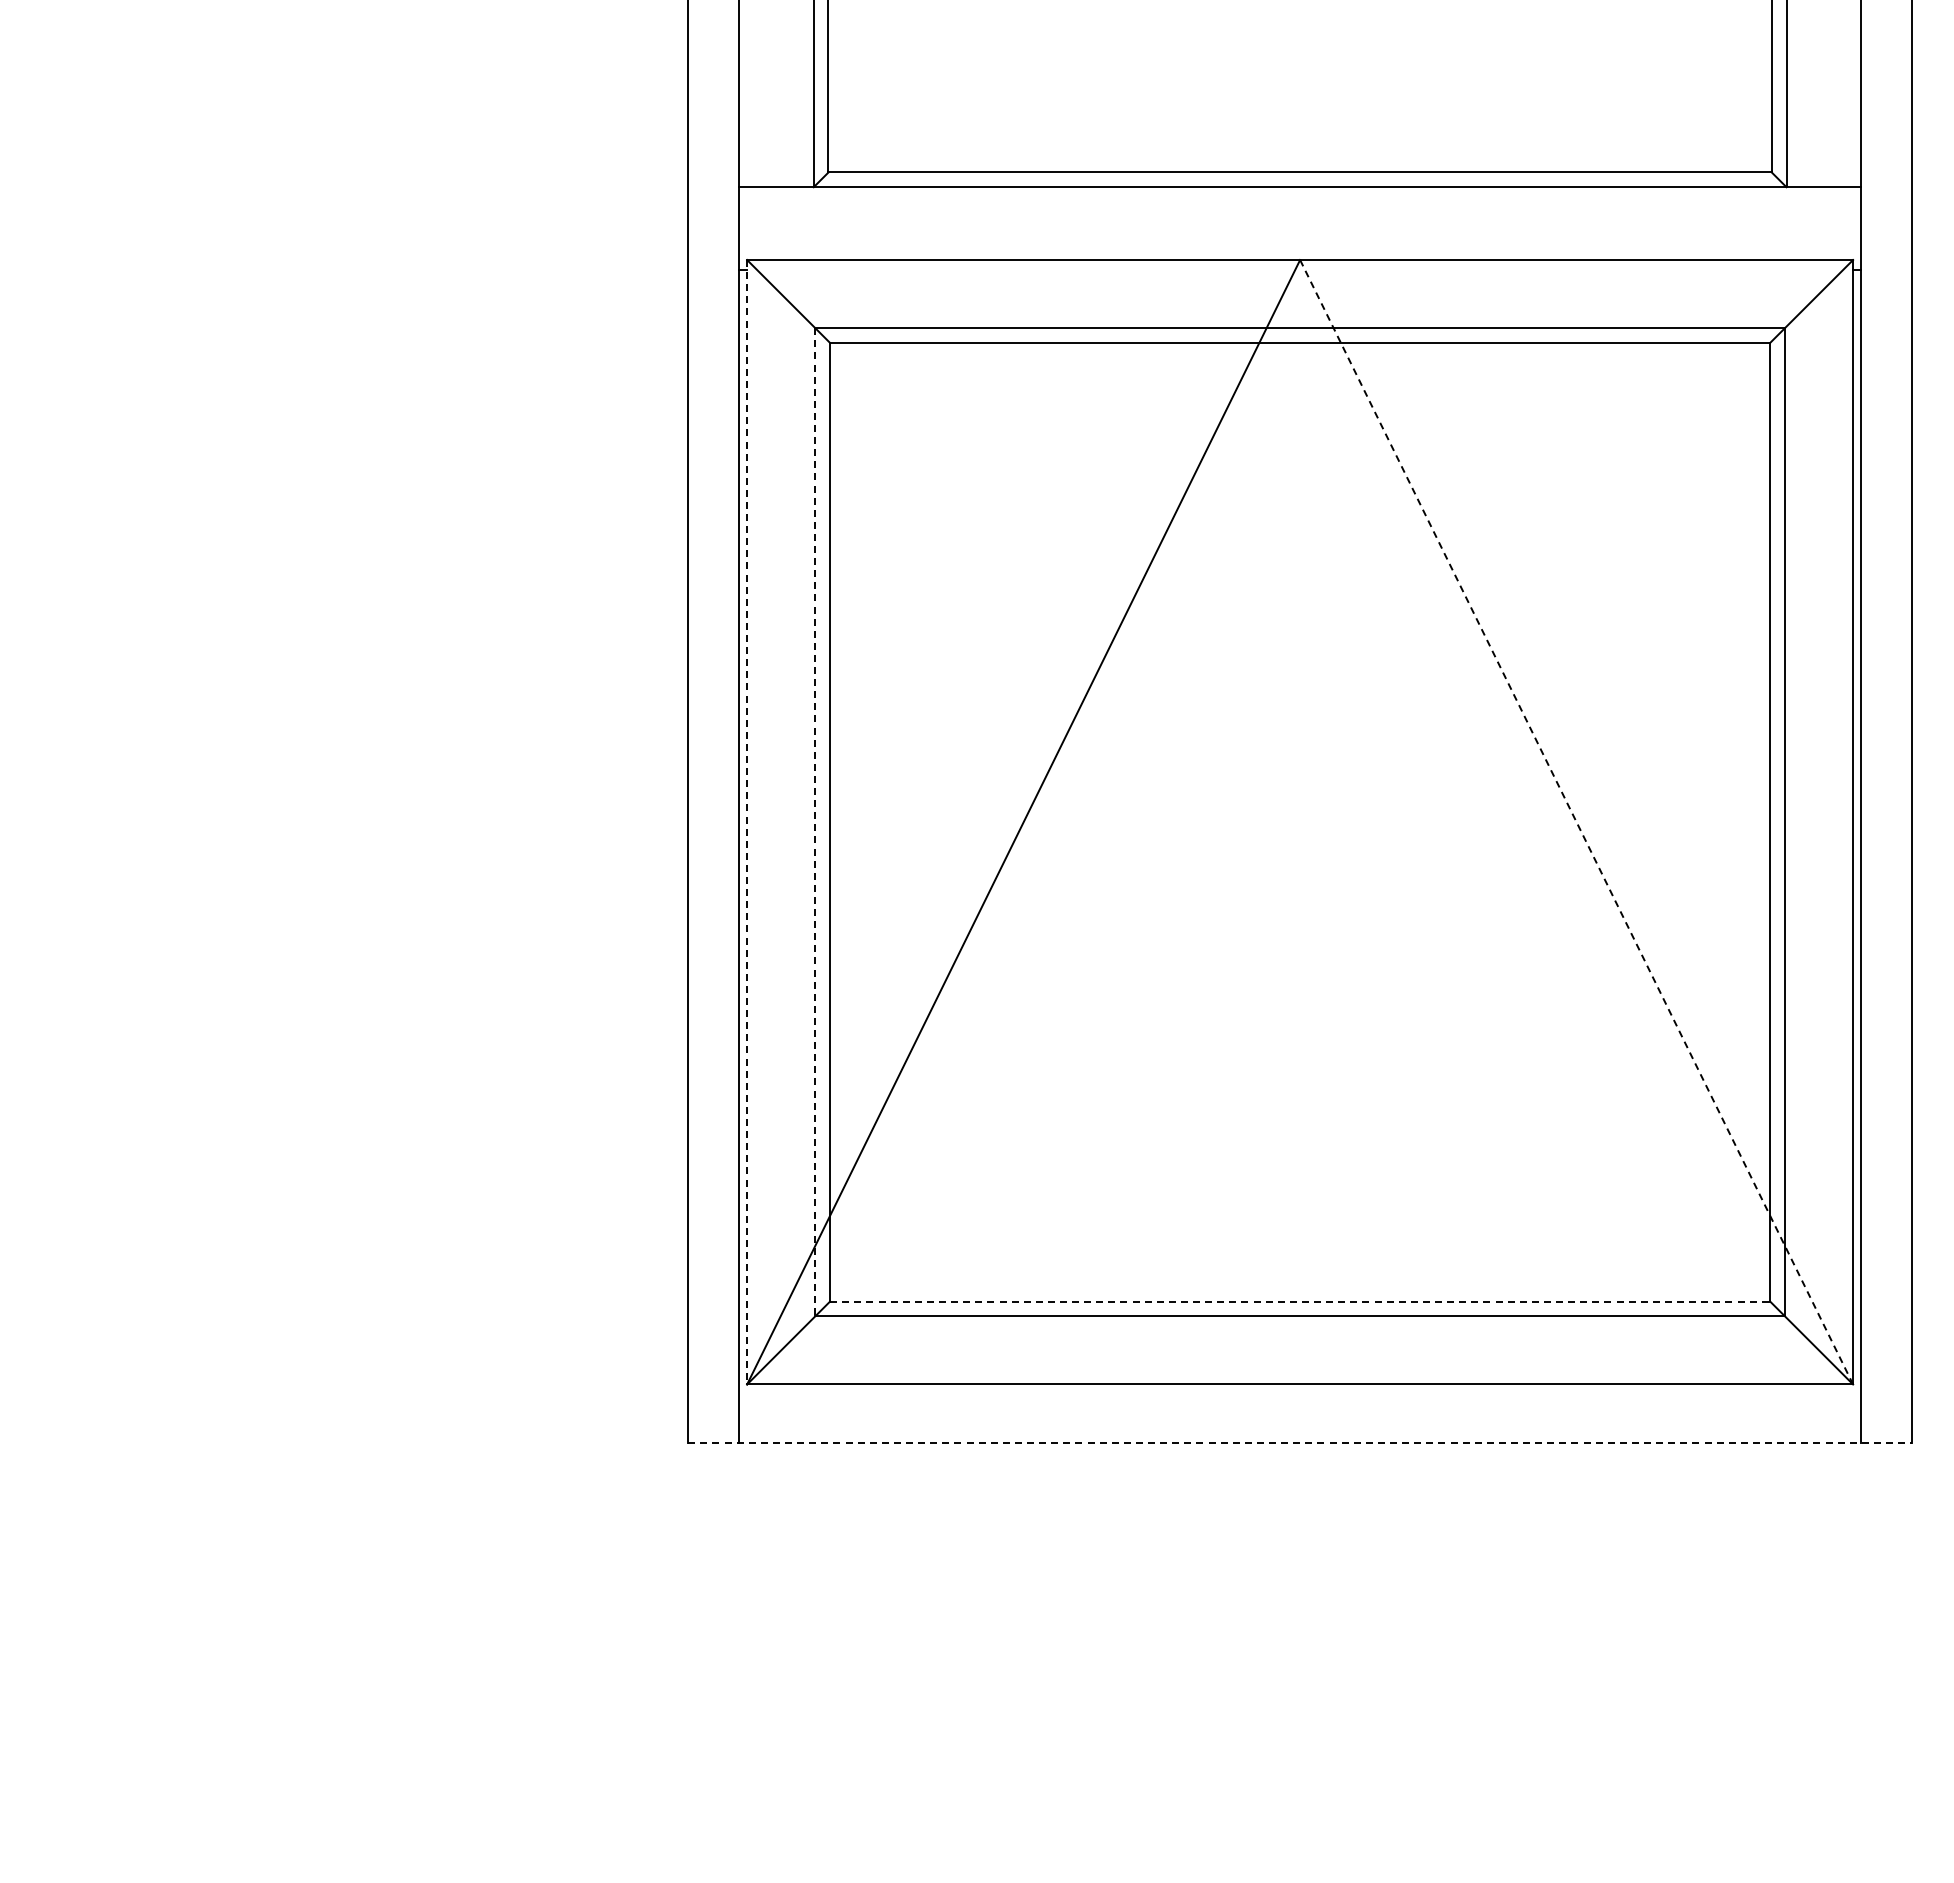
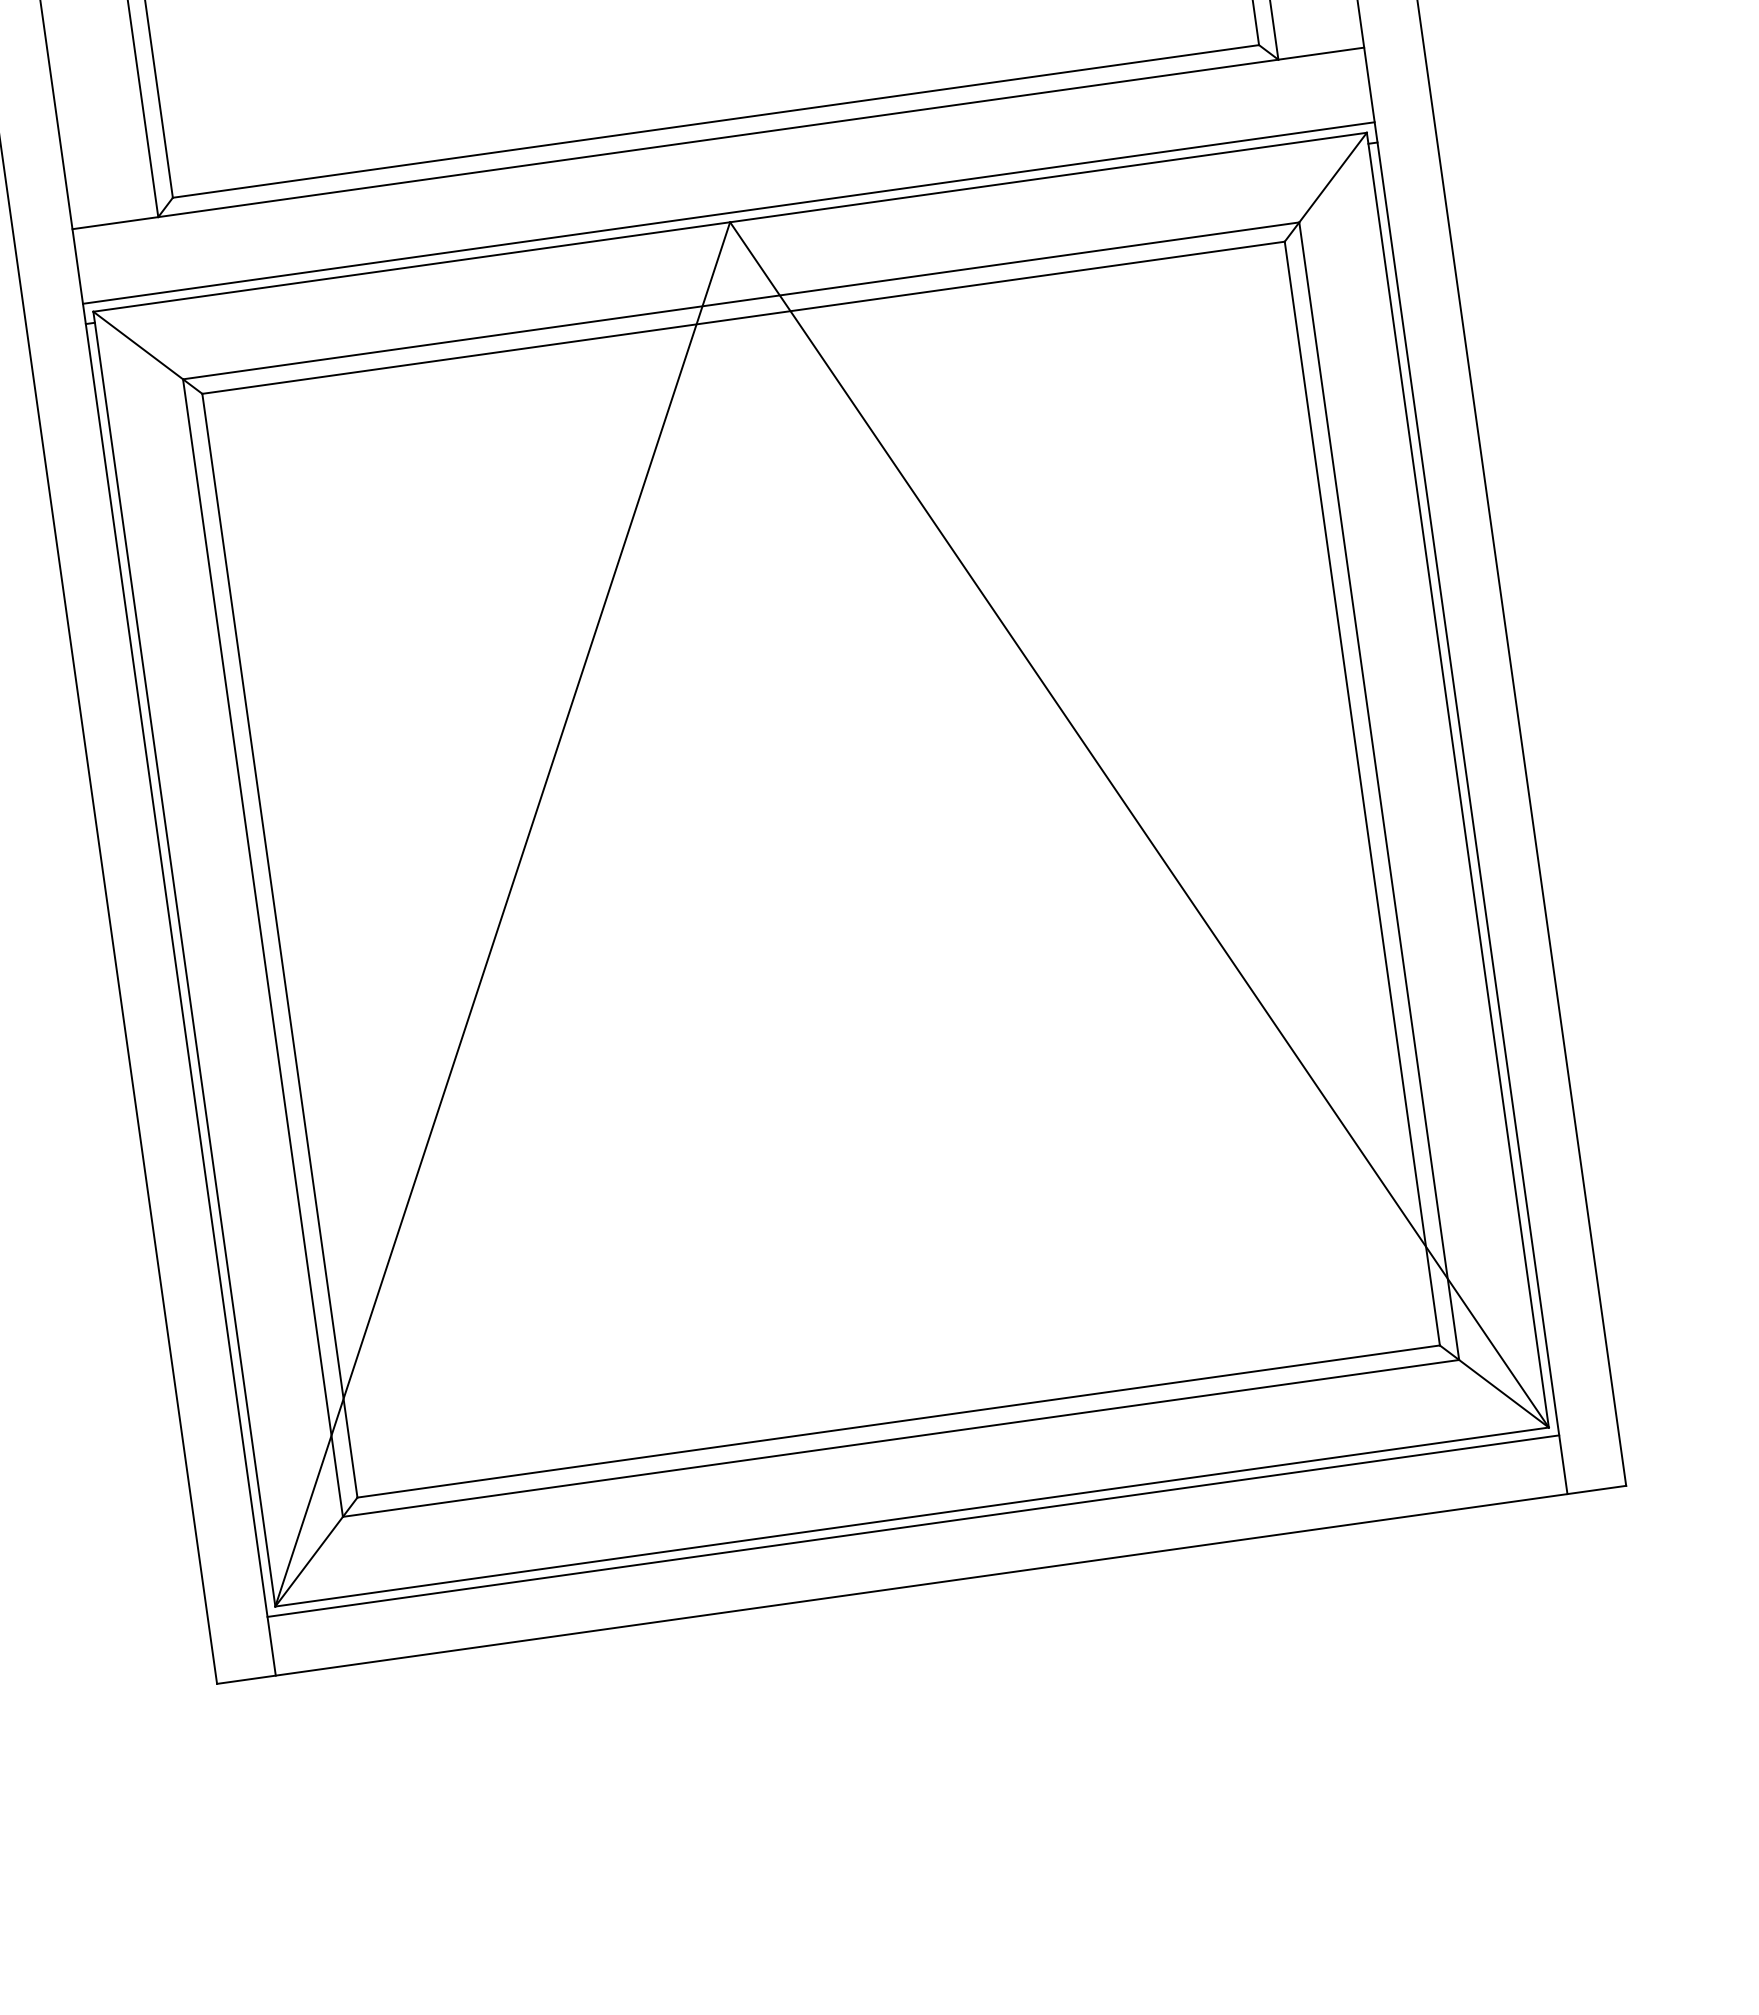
line: (1300, 252) -> (729, 213), added
line: (747, 822) -> (184, 959), dashed -> solid
line: (815, 822) -> (263, 948), dashed -> solid
line: (1576, 822) -> (1139, 825), dashed -> solid
line: (1300, 1301) -> (899, 1421), dashed -> solid
line: (1300, 1392) -> (913, 1526), added
line: (1300, 1443) -> (922, 1584), dashed -> solid

